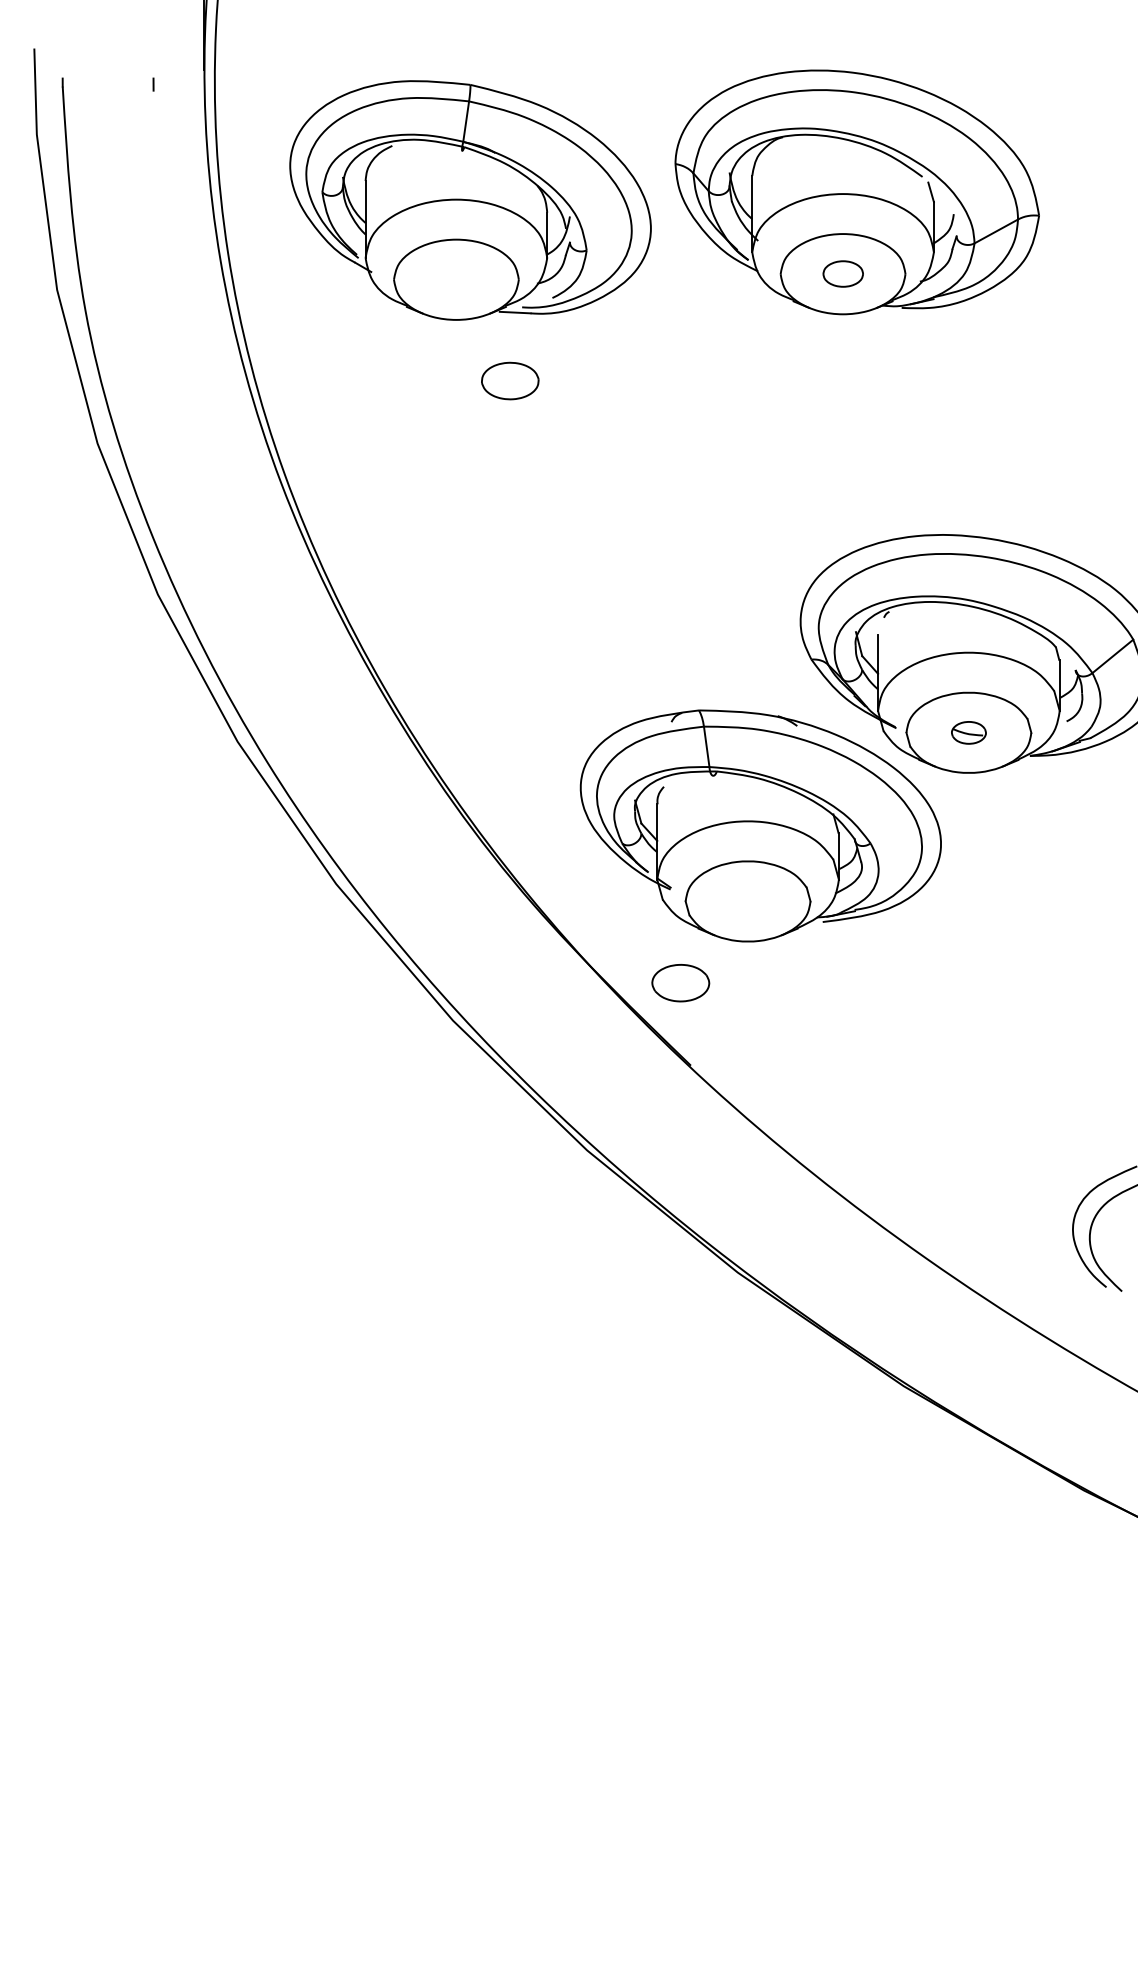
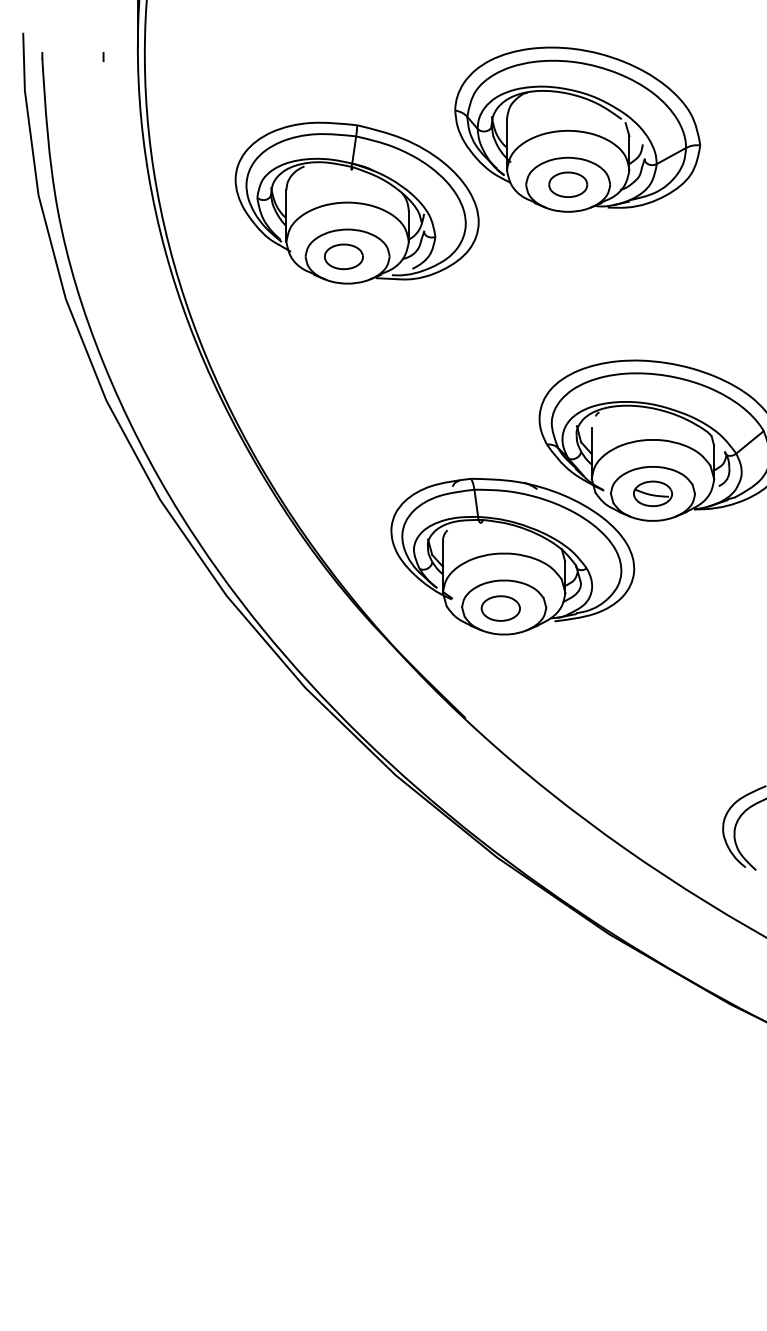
part: (469, 199) -> (356, 202), moved
part: (843, 273) -> (568, 184), size x1.43
part: (968, 732) -> (652, 493), size x1.67
part: (680, 983) -> (500, 608), moved

